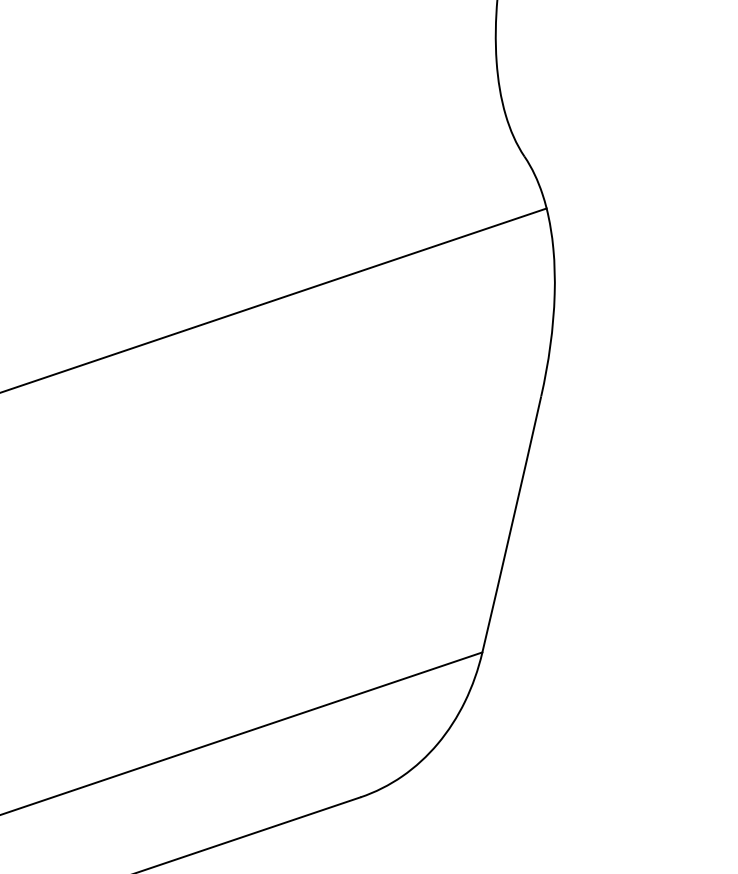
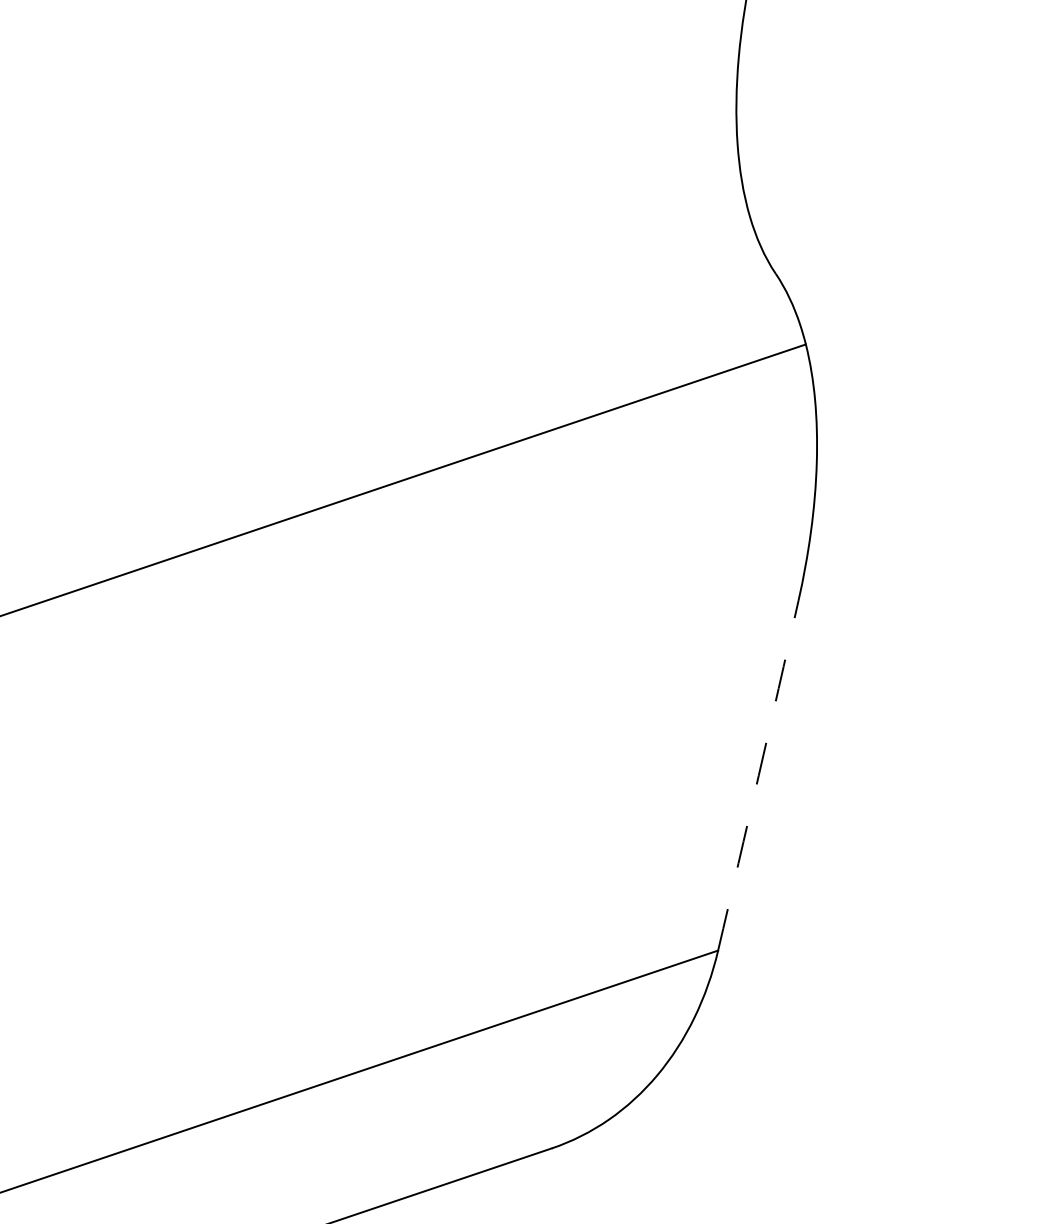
arc: (511, 524) -> (758, 775), solid -> dashed

